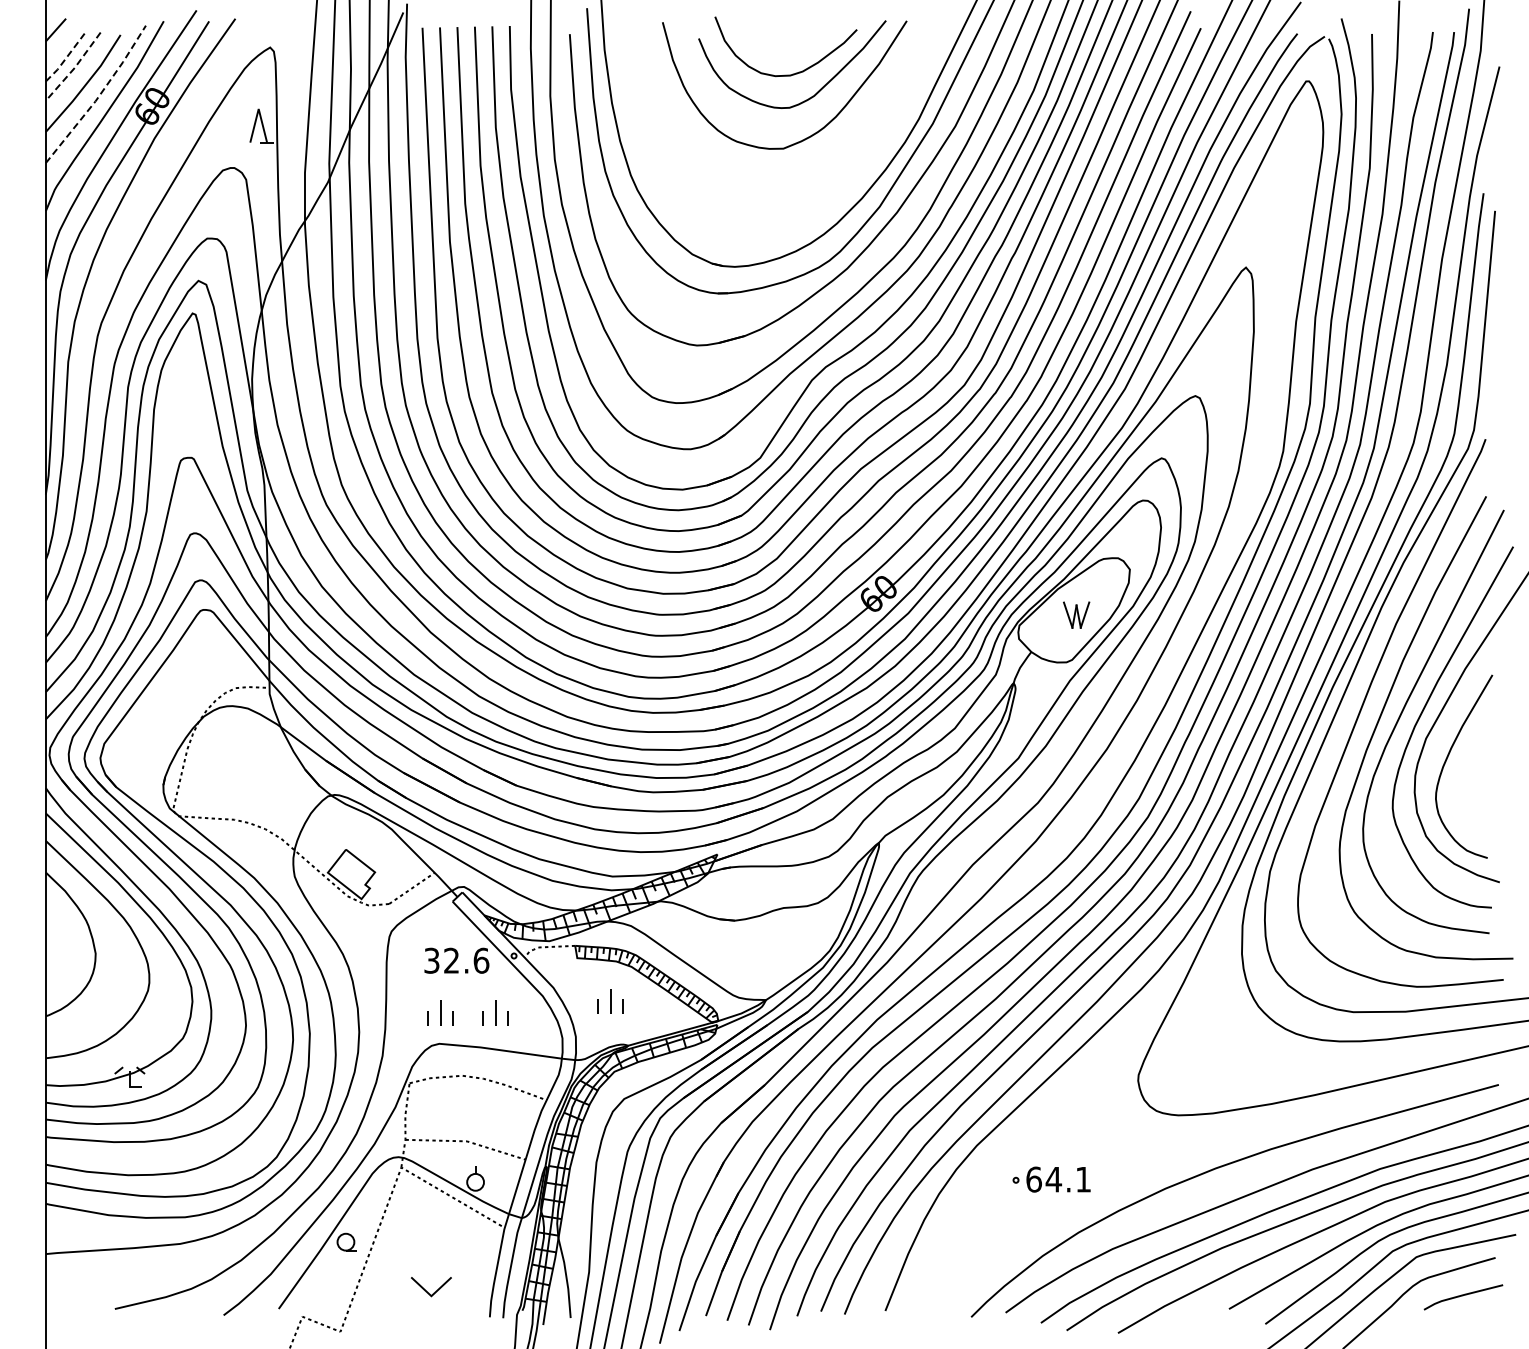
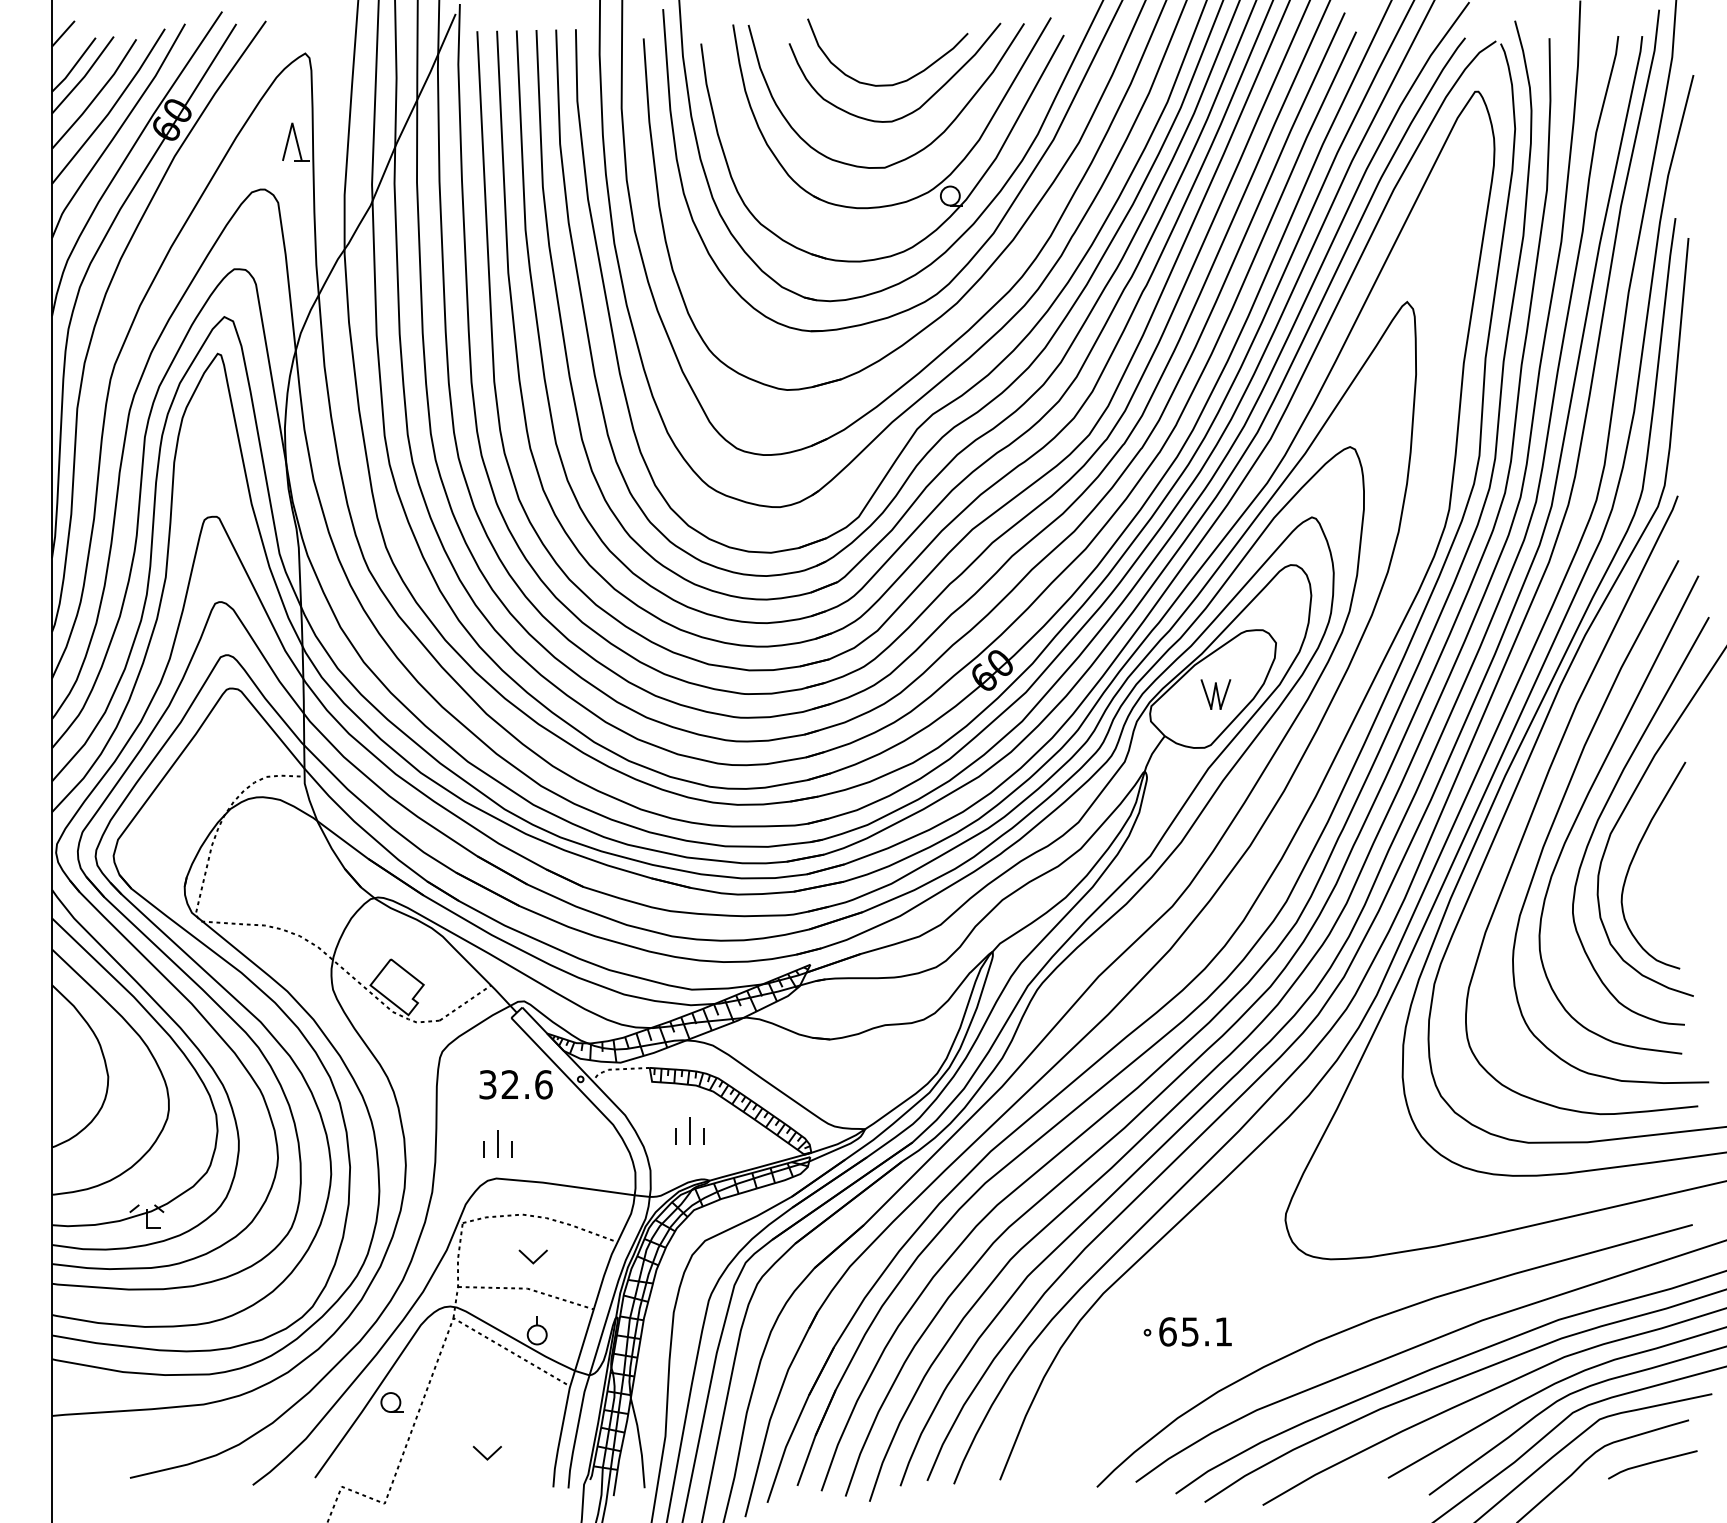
line: (66, 58) -> (75, 65), dashed -> solid
line: (74, 67) -> (84, 76), dashed -> solid
line: (99, 95) -> (112, 107), dashed -> solid
part: (794, 179) -> (897, 202), added
part: (495, 1012) -> (559, 1143), removed
part: (471, 1112) -> (532, 1256), added
text: (1053, 1179) -> (1189, 1331), 64.1 -> 65.1
part: (431, 1286) -> (487, 1452), size x0.62

